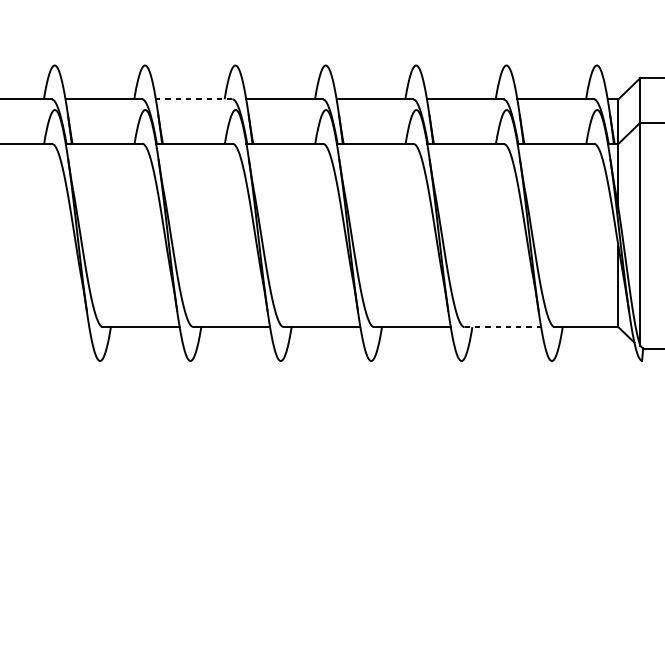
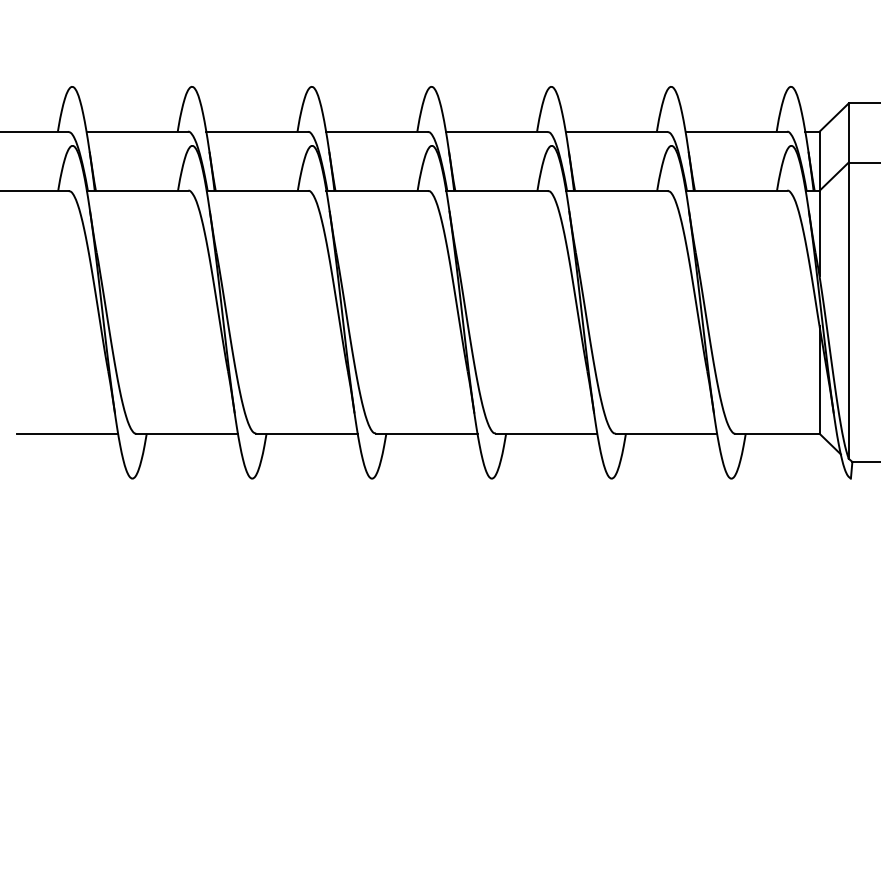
line: (194, 99) -> (257, 131), dashed -> solid
line: (51, 326) -> (67, 433), added
line: (502, 326) -> (666, 433), dashed -> solid

